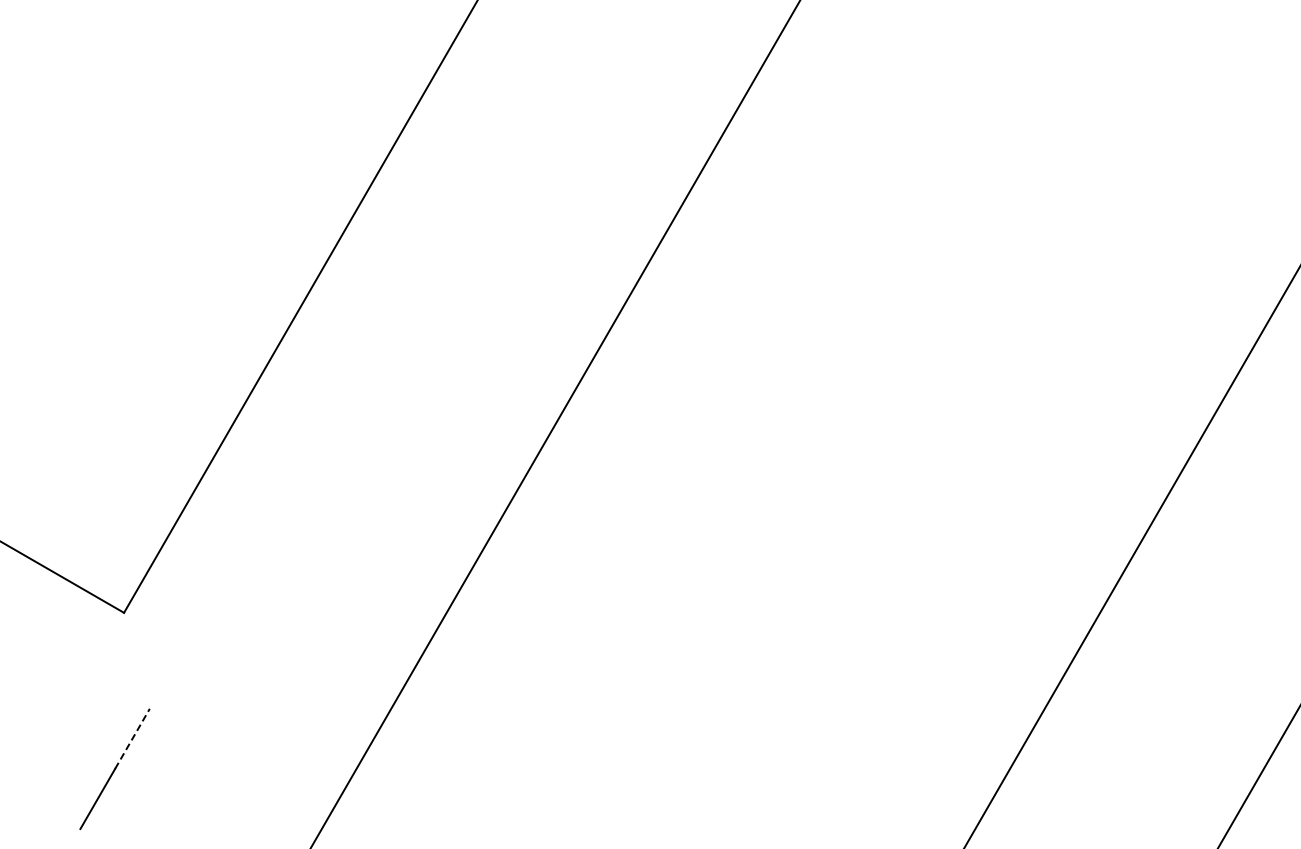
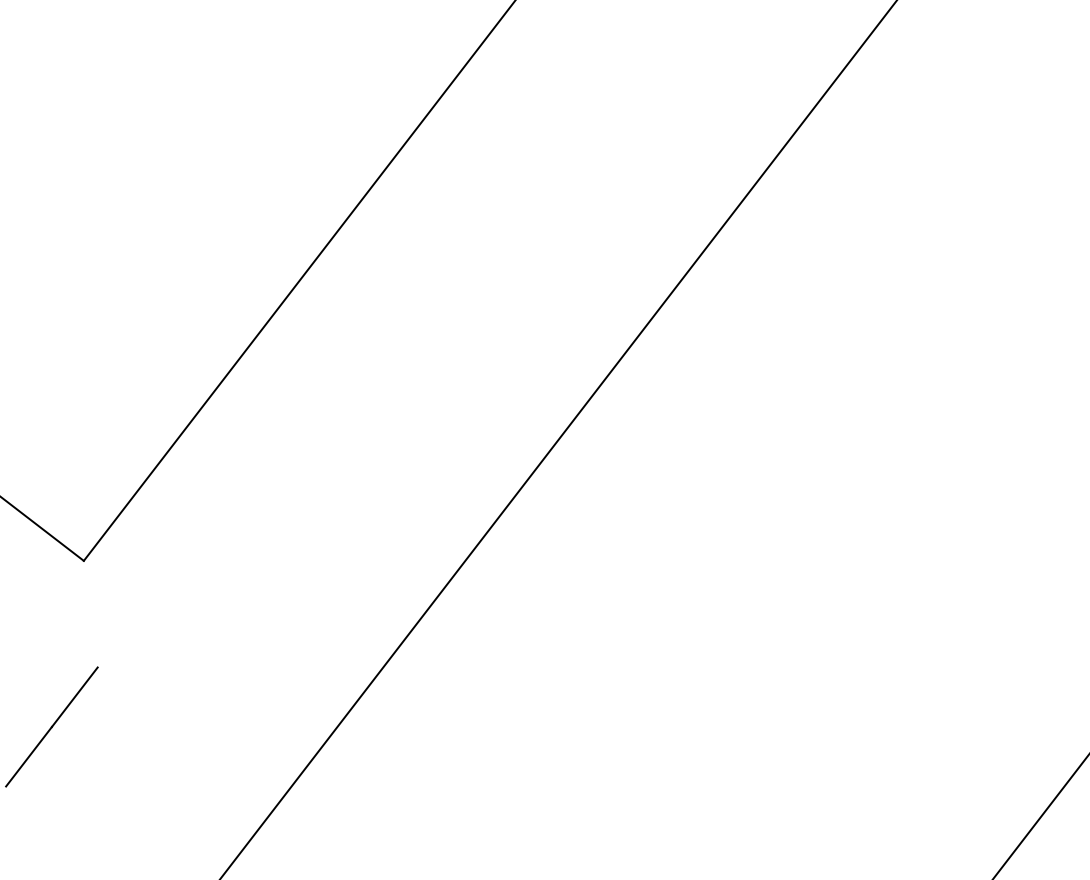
line: (132, 738) -> (74, 696), dashed -> solid

